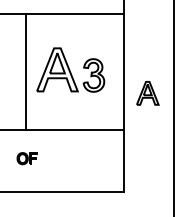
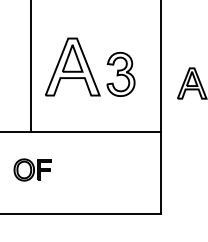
part: (70, 69) -> (89, 66), moved
part: (26, 158) -> (31, 169), size x1.43

